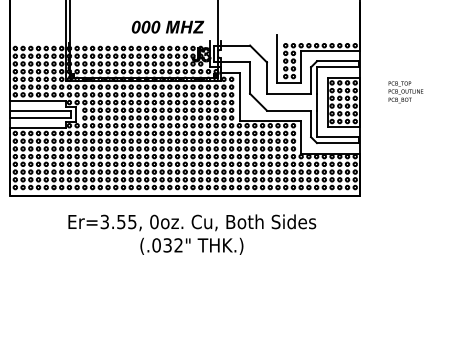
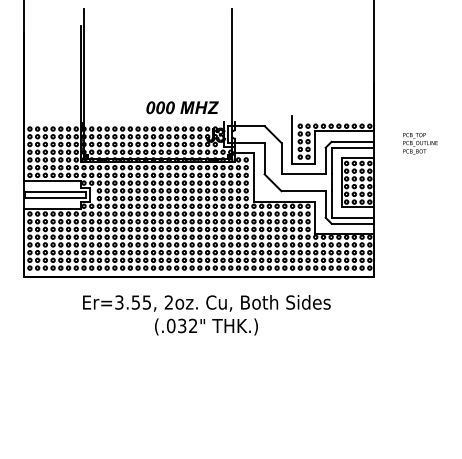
text: (405, 91) -> (420, 143), moved
text: (153, 221) -> (168, 302), 0oz. -> 2oz.

